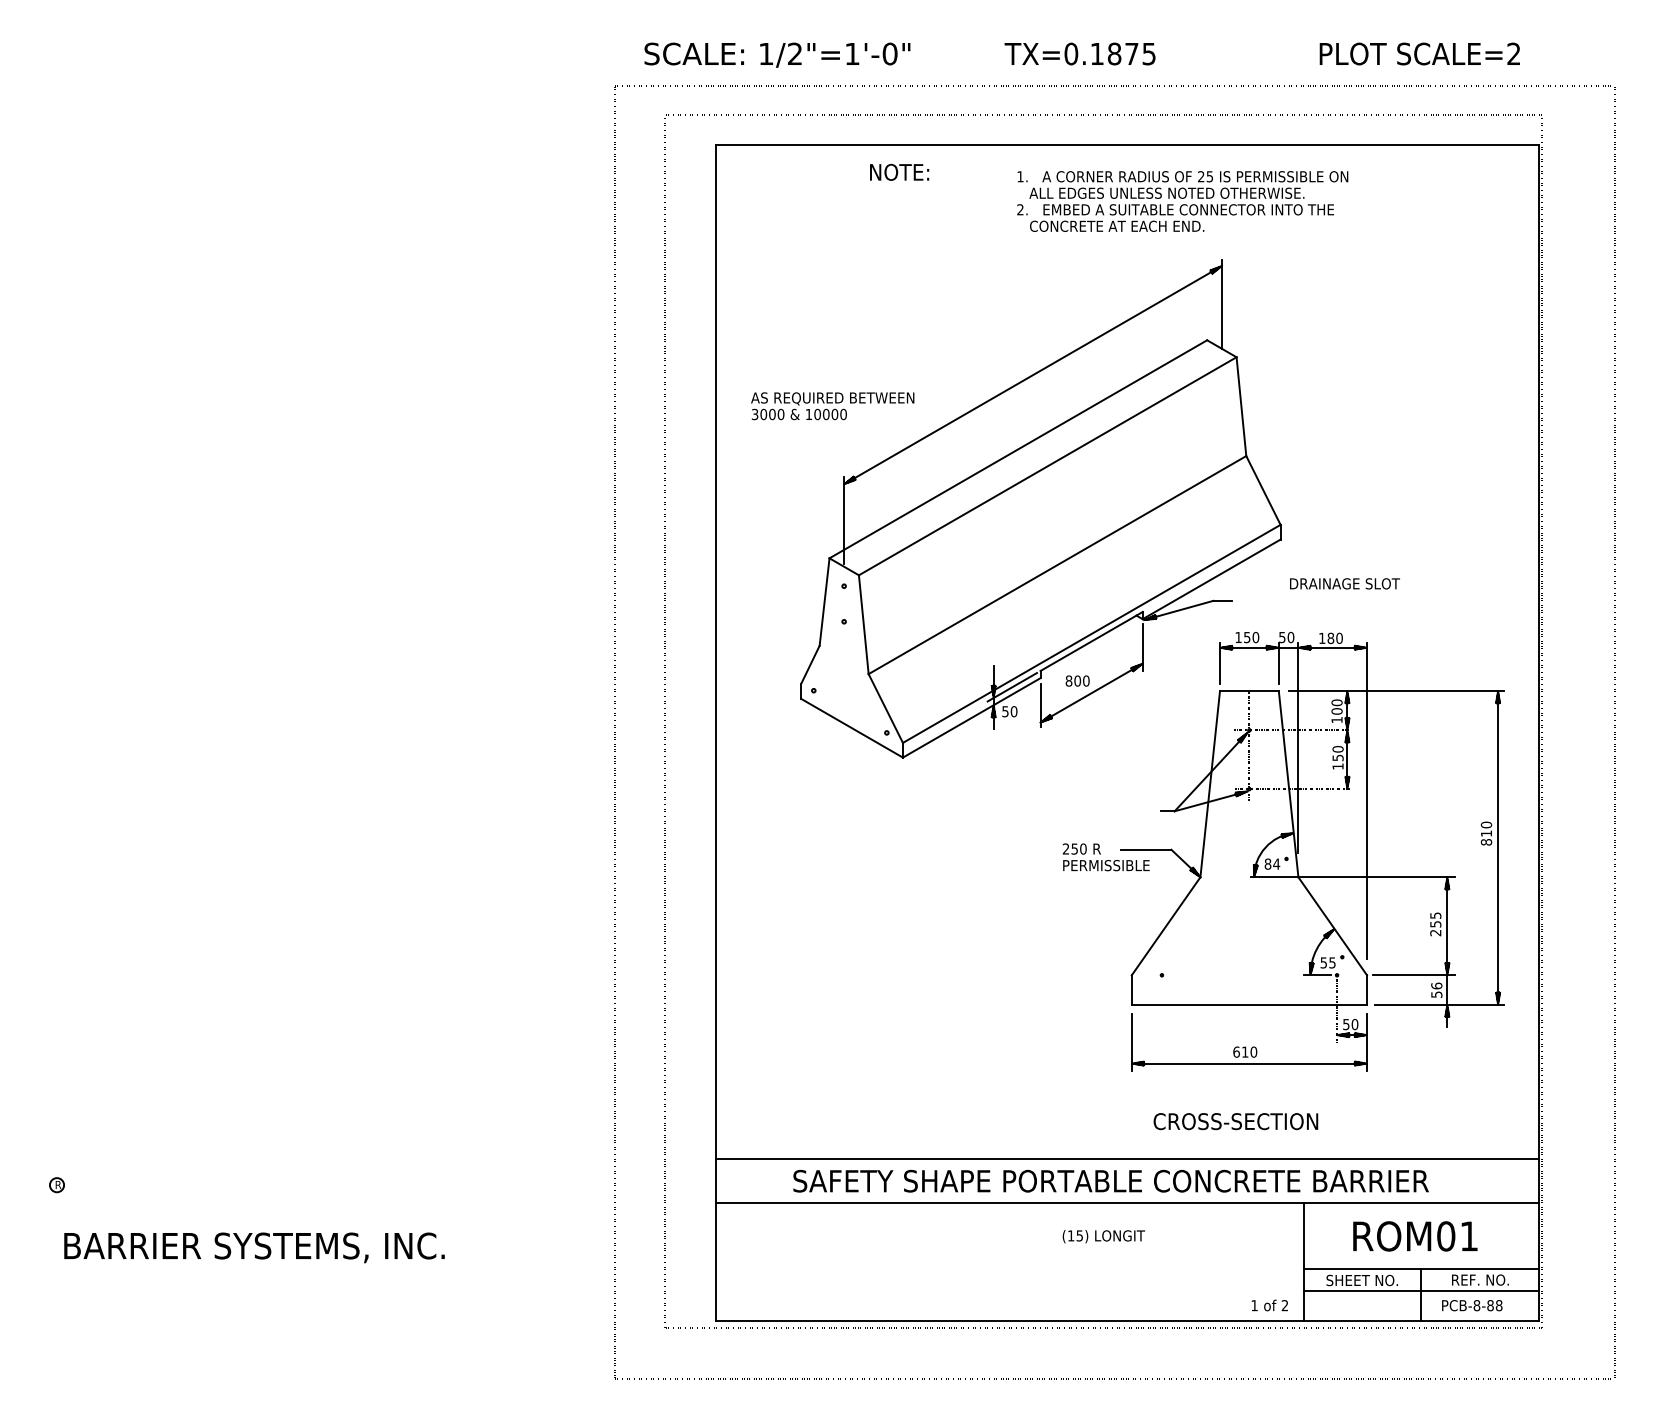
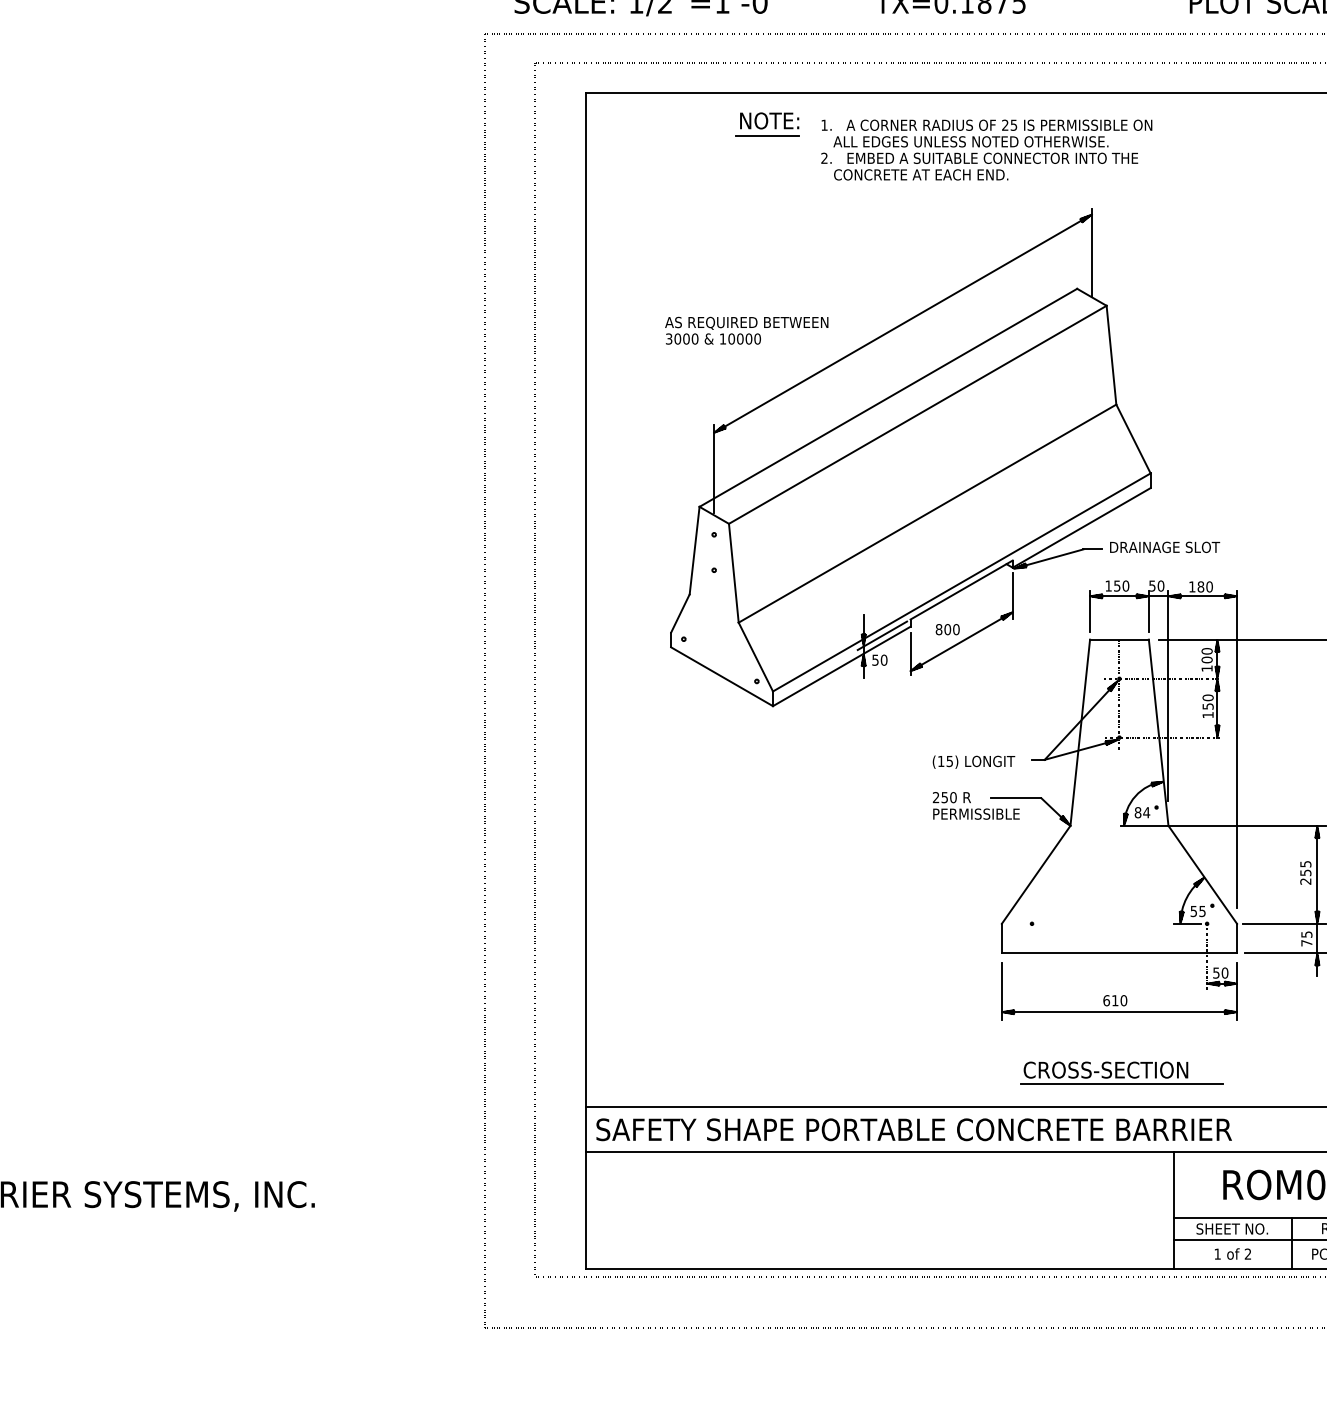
line: (896, 187) -> (766, 136), added
text: (1182, 201) -> (986, 150), moved
text: (832, 406) -> (746, 331), moved
text: (1344, 583) -> (1164, 547), moved
text: (1436, 989) -> (1306, 938), 56 -> 75
line: (1251, 1135) -> (1121, 1084), added
text: (1110, 1180) -> (913, 1129), moved
text: (1103, 1236) -> (973, 762), moved
text: (1269, 1305) -> (1232, 1254), moved

